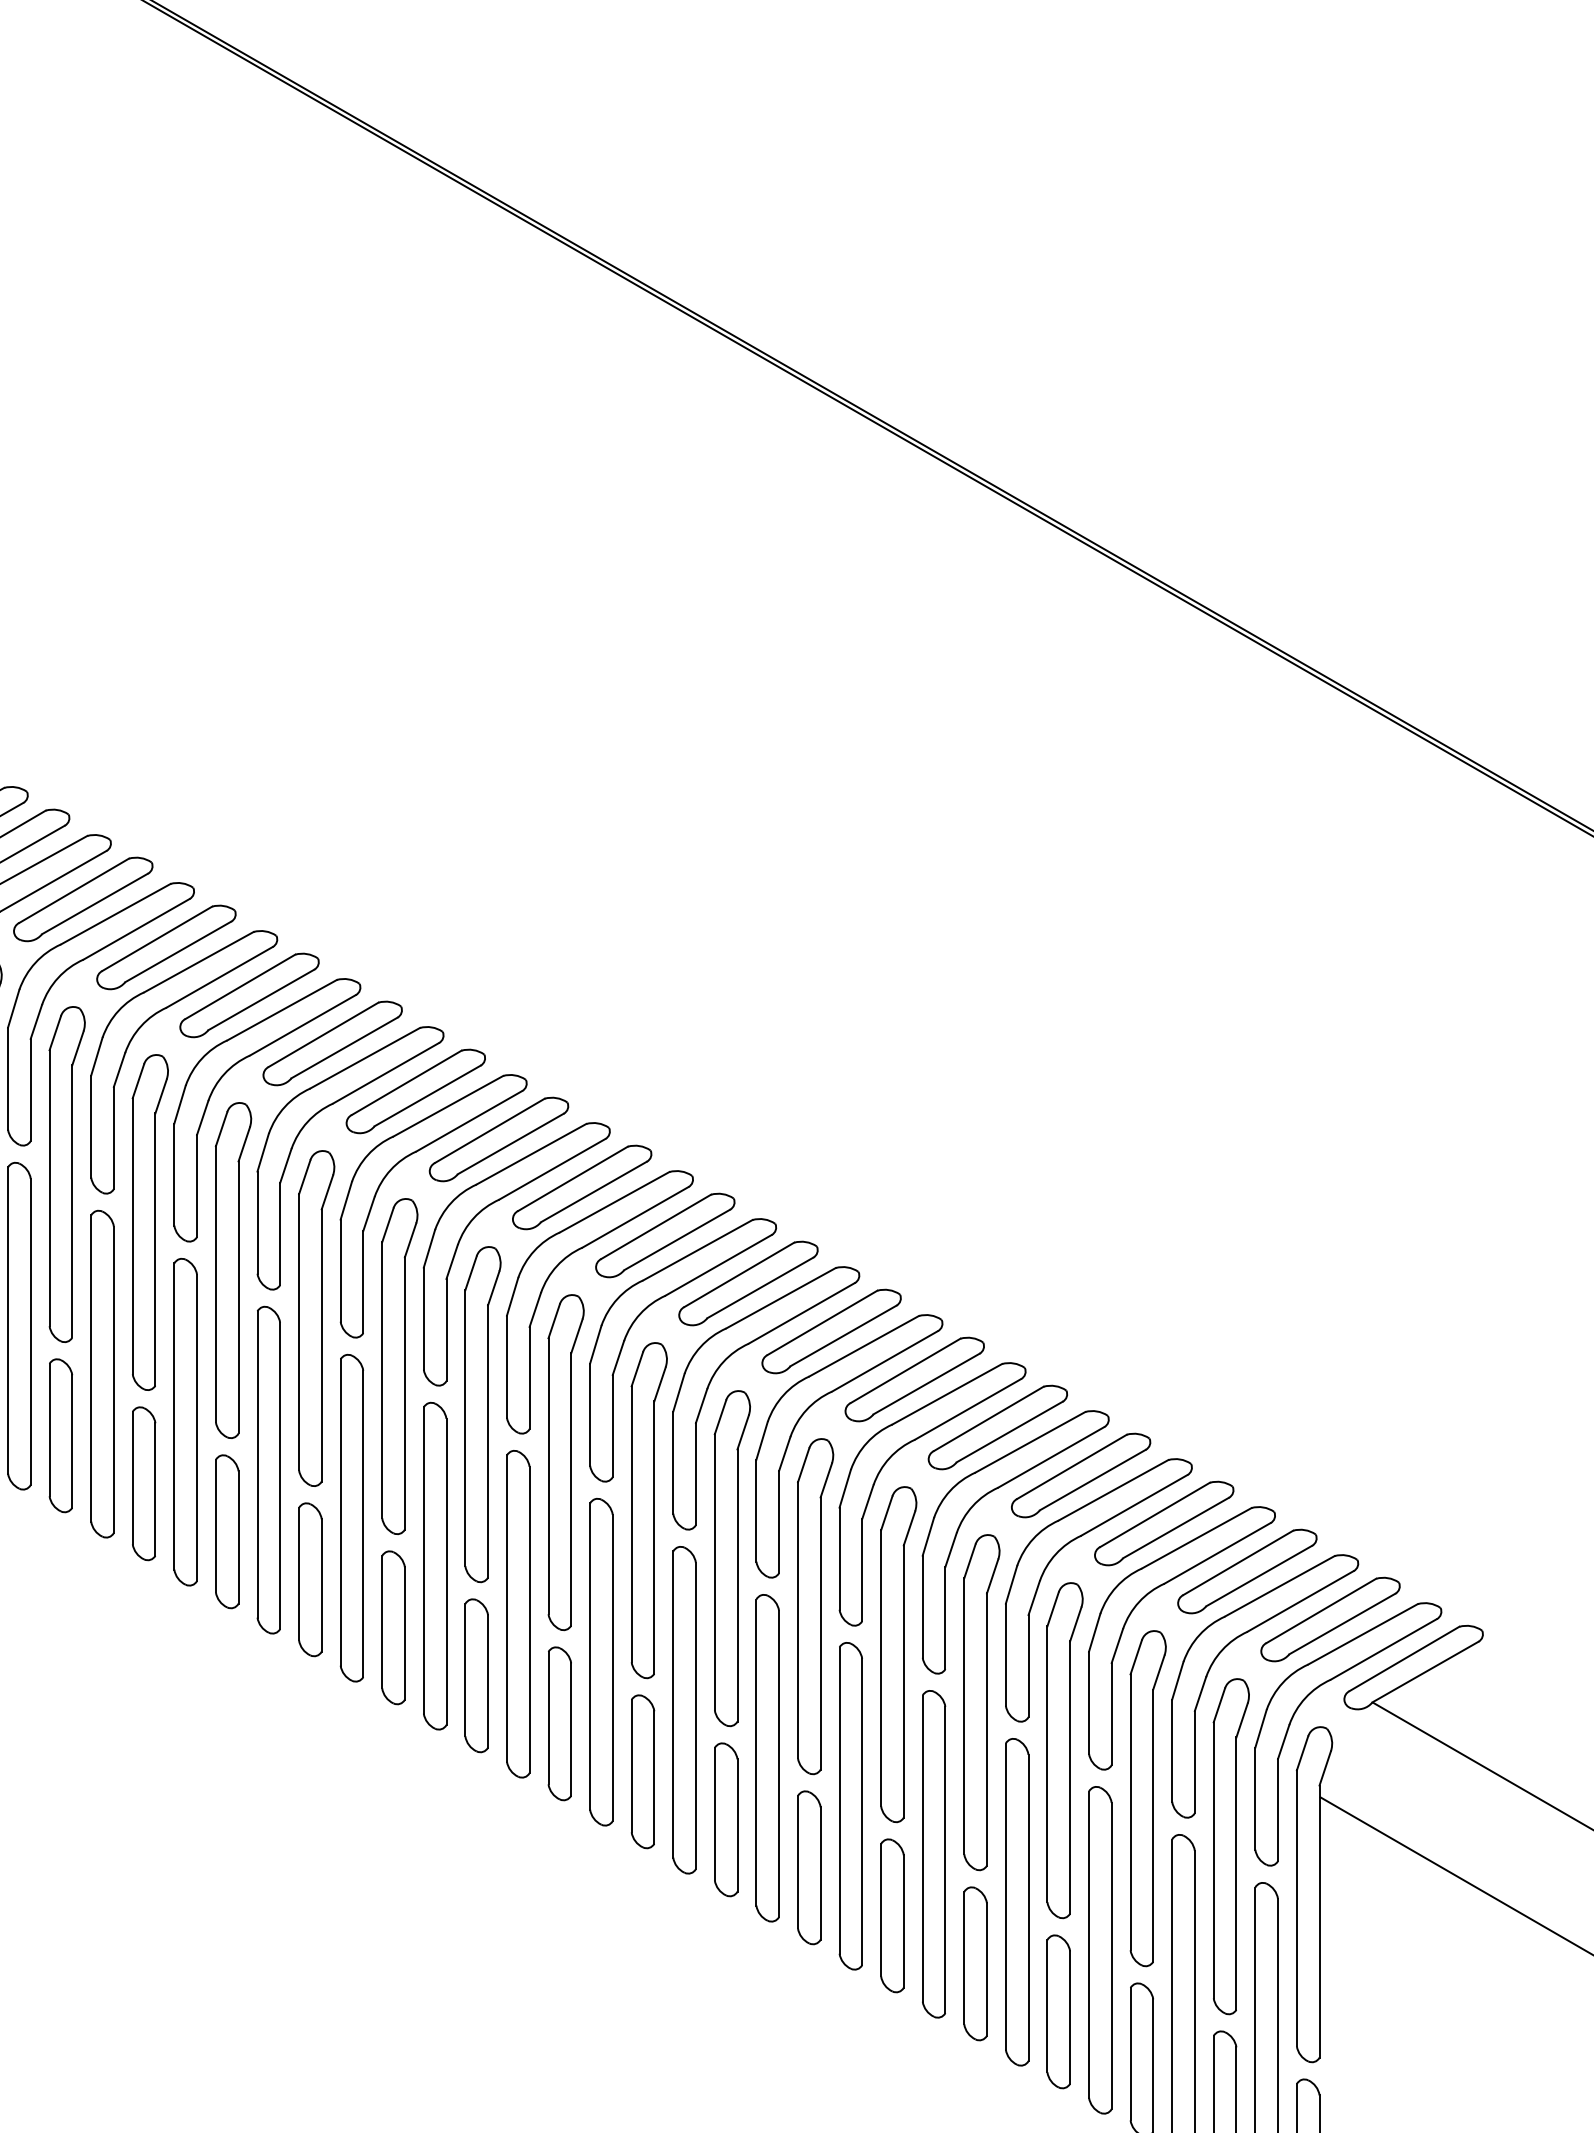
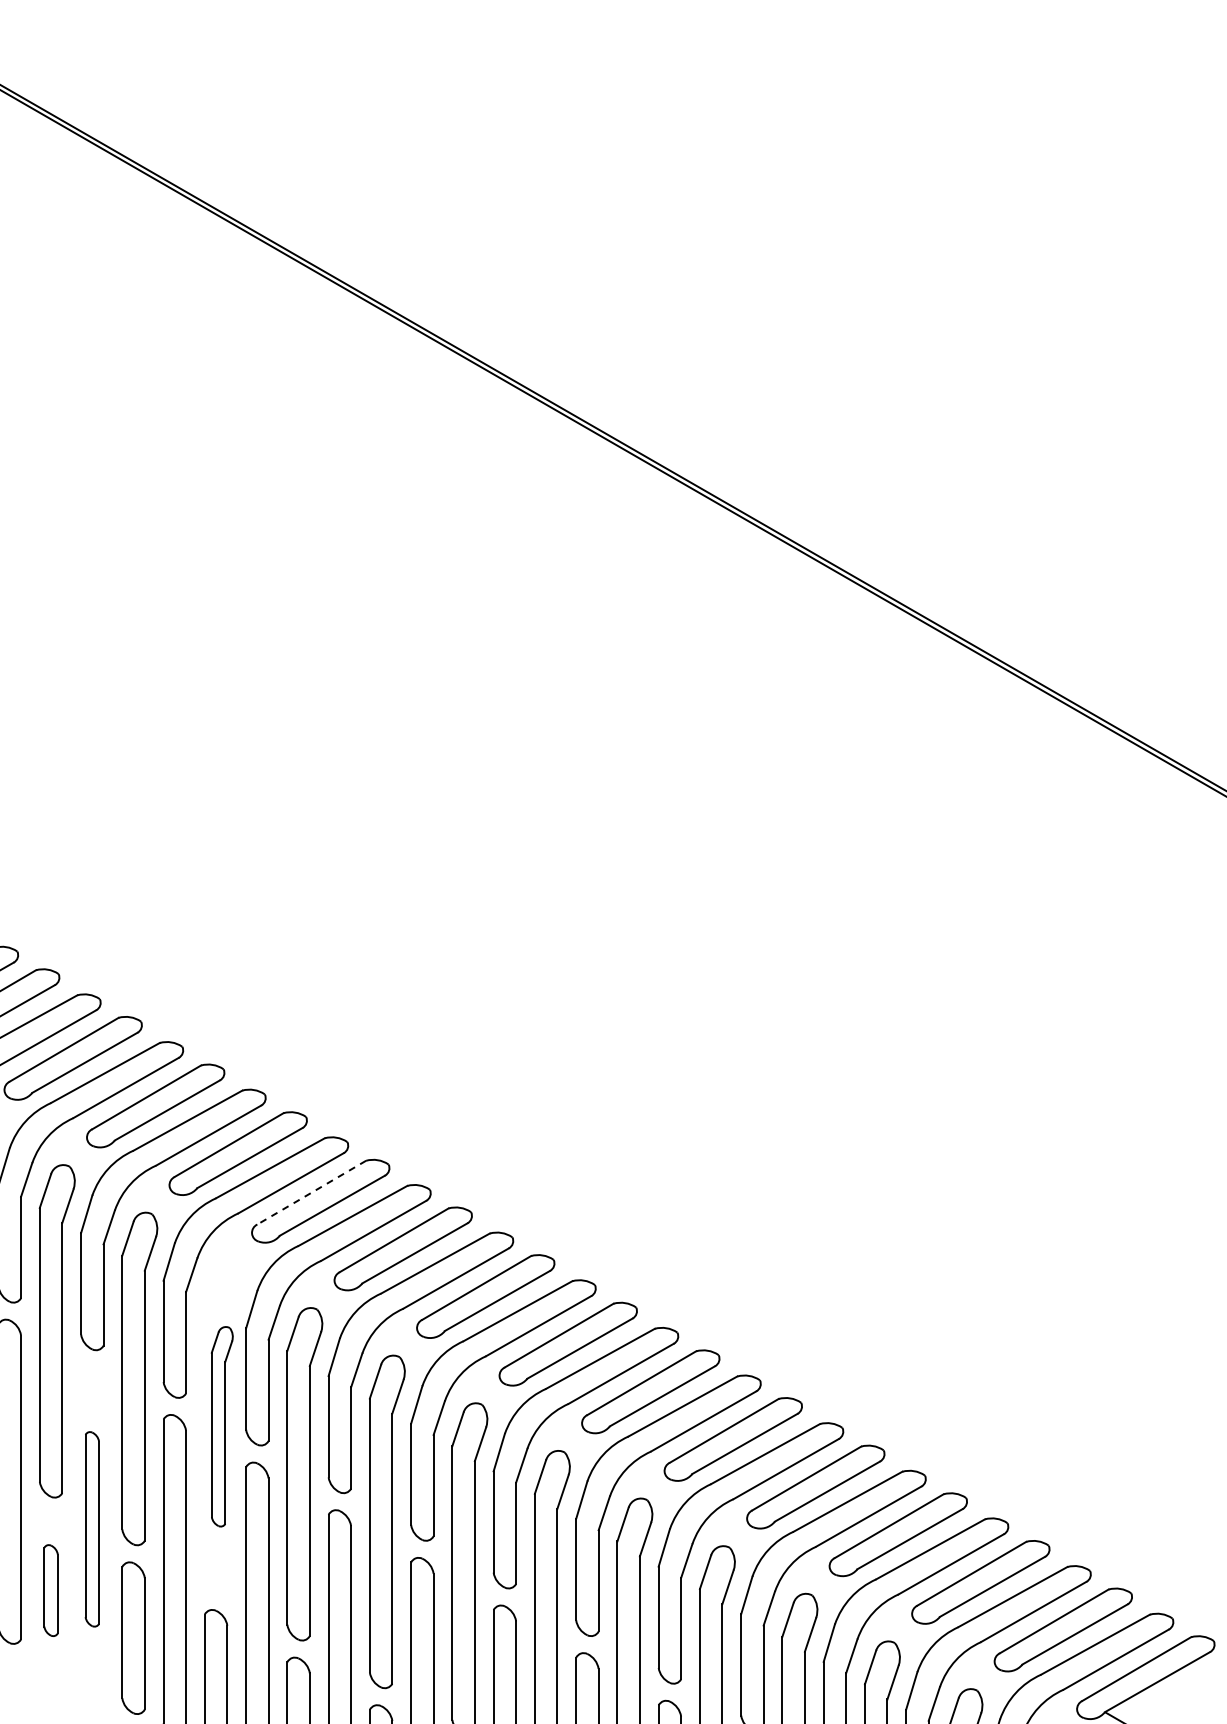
line: (573, 1178) -> (312, 1192), solid -> dashed
part: (482, 1414) -> (221, 1426), size x0.6
part: (351, 1517) -> (91, 1528), size x0.6
part: (310, 1579) -> (51, 1590), size x0.6

